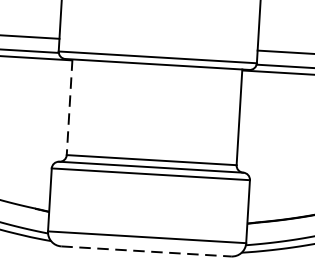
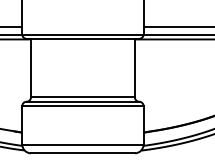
line: (68, 107) -> (30, 68), dashed -> solid
line: (145, 251) -> (82, 153), dashed -> solid

